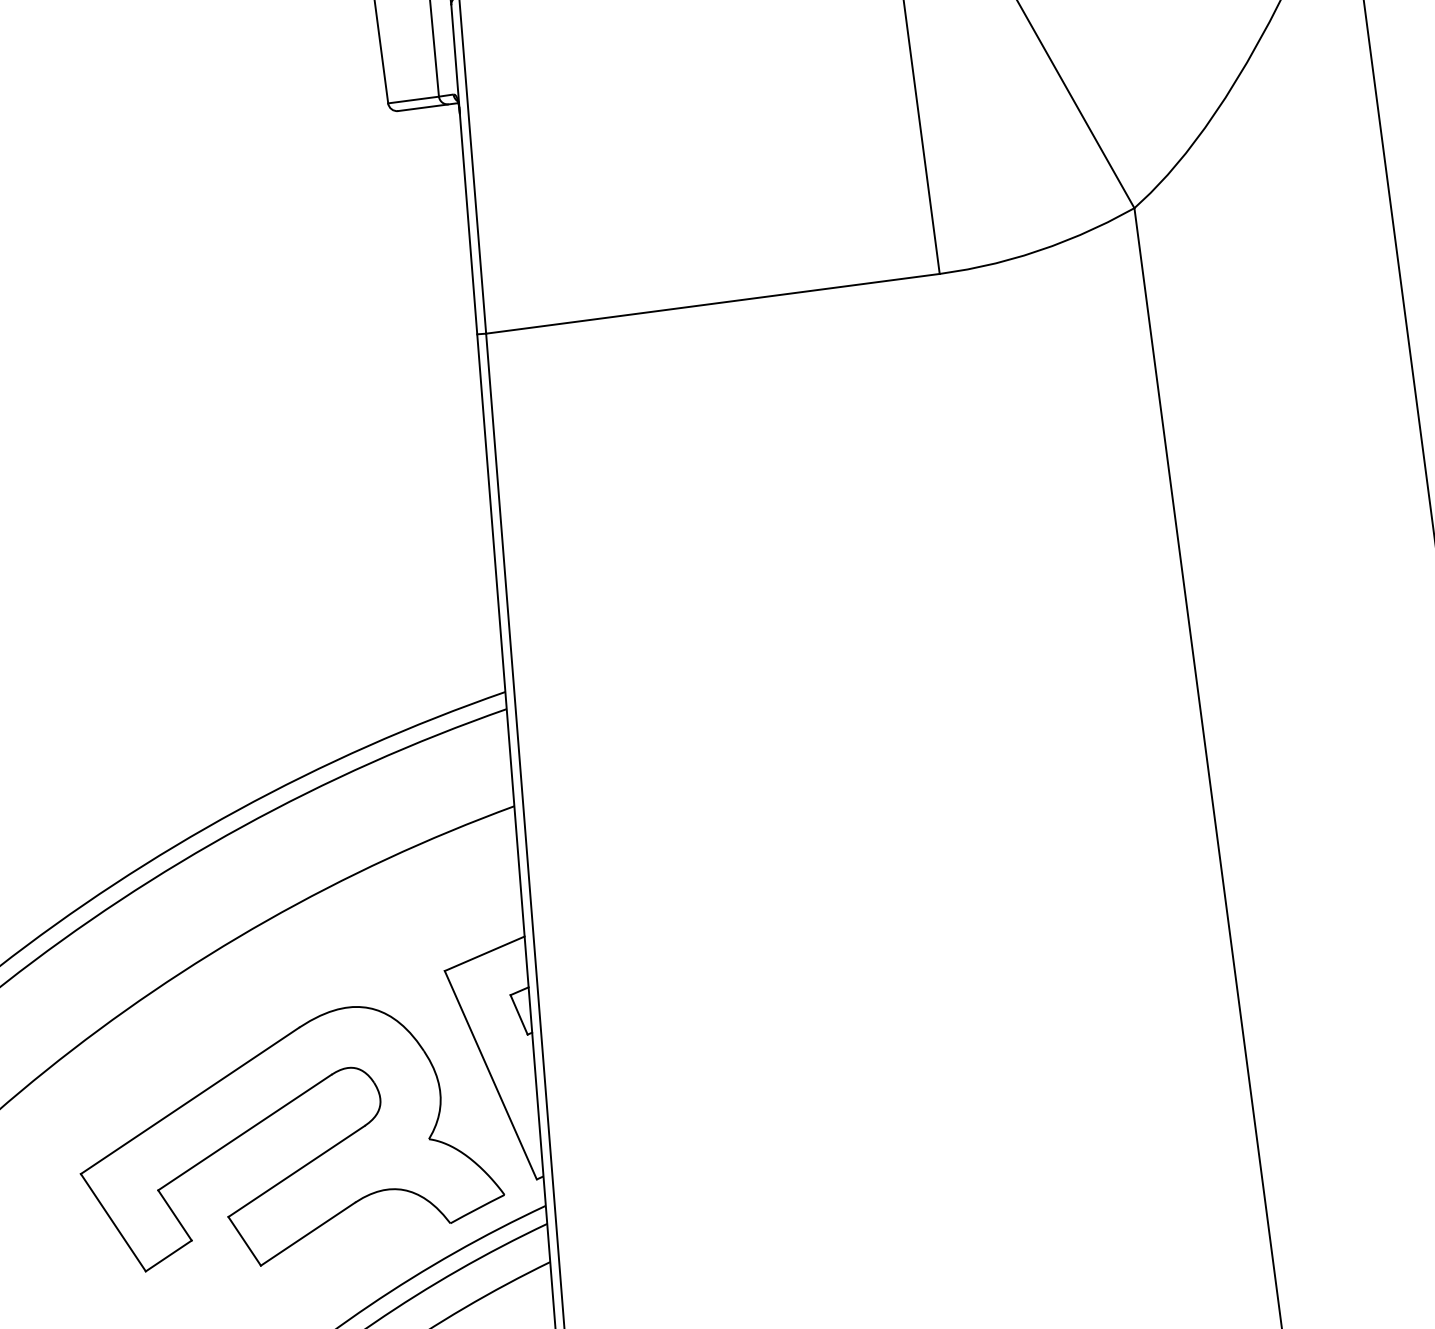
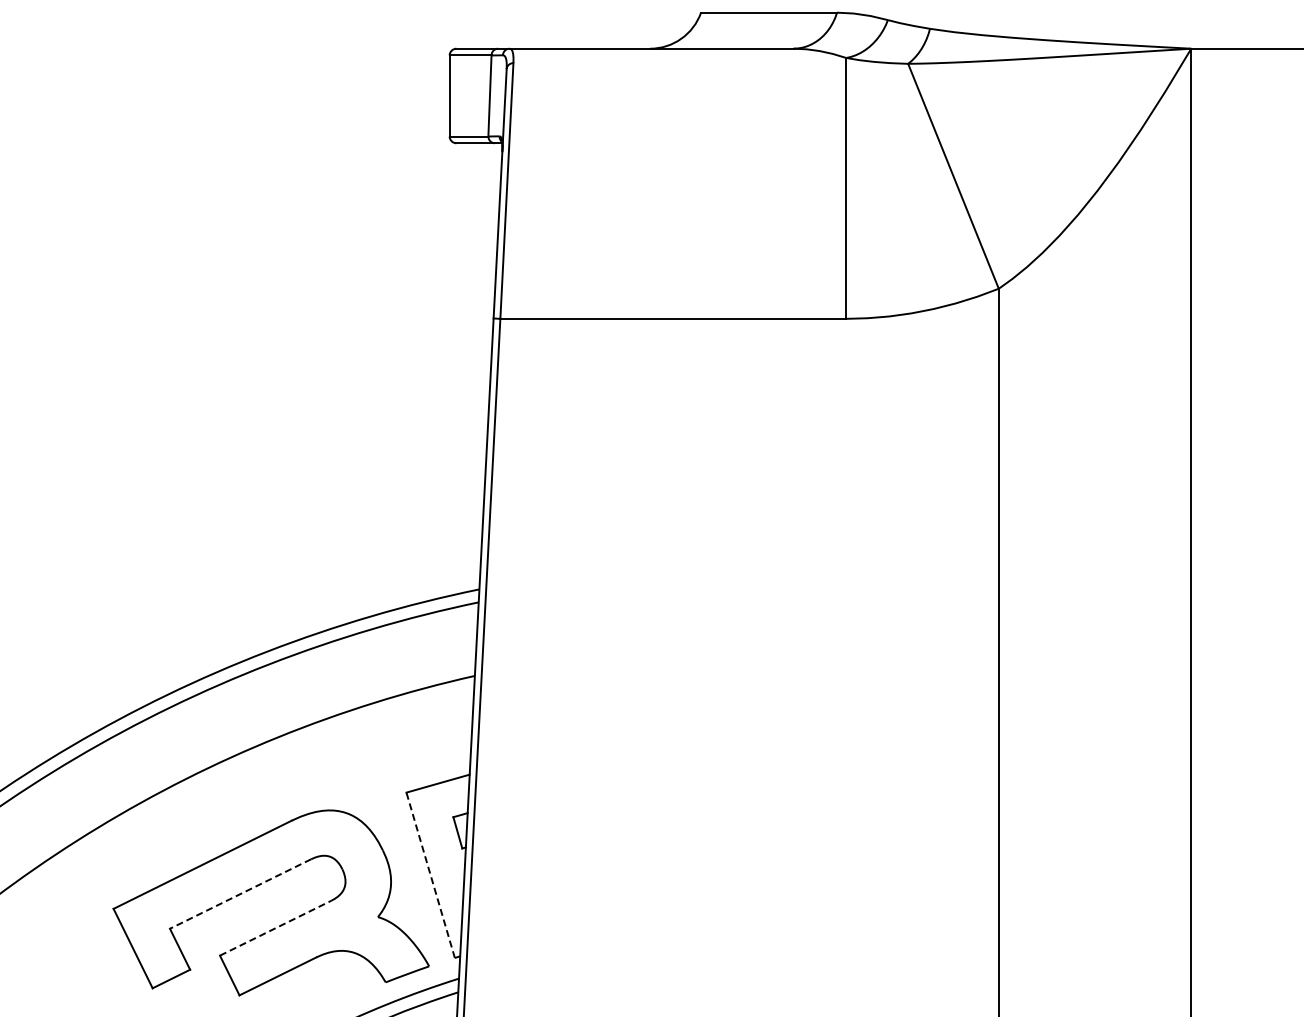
line: (490, 1074) -> (430, 874), solid -> dashed
line: (244, 1133) -> (240, 894), solid -> dashed
line: (297, 1171) -> (276, 928), solid -> dashed

